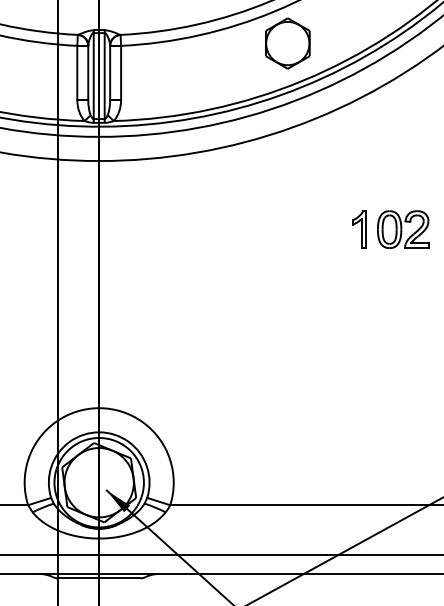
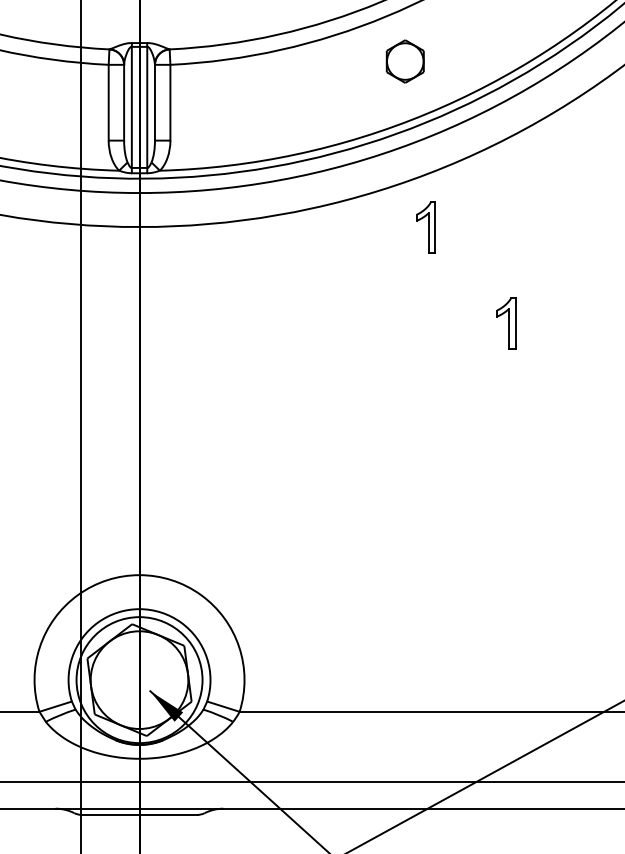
part: (287, 43) -> (404, 61), size x0.6
part: (302, 161) -> (425, 227), added
part: (403, 229) -> (568, 323), removed

